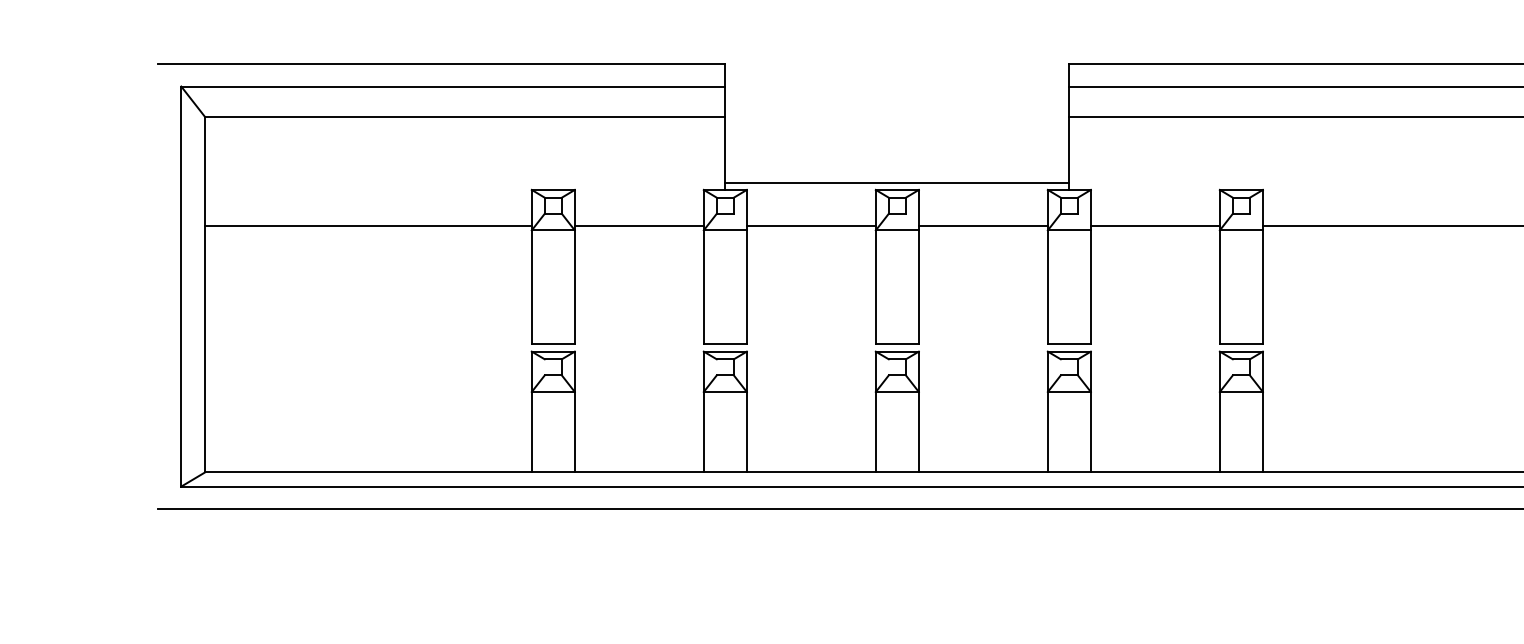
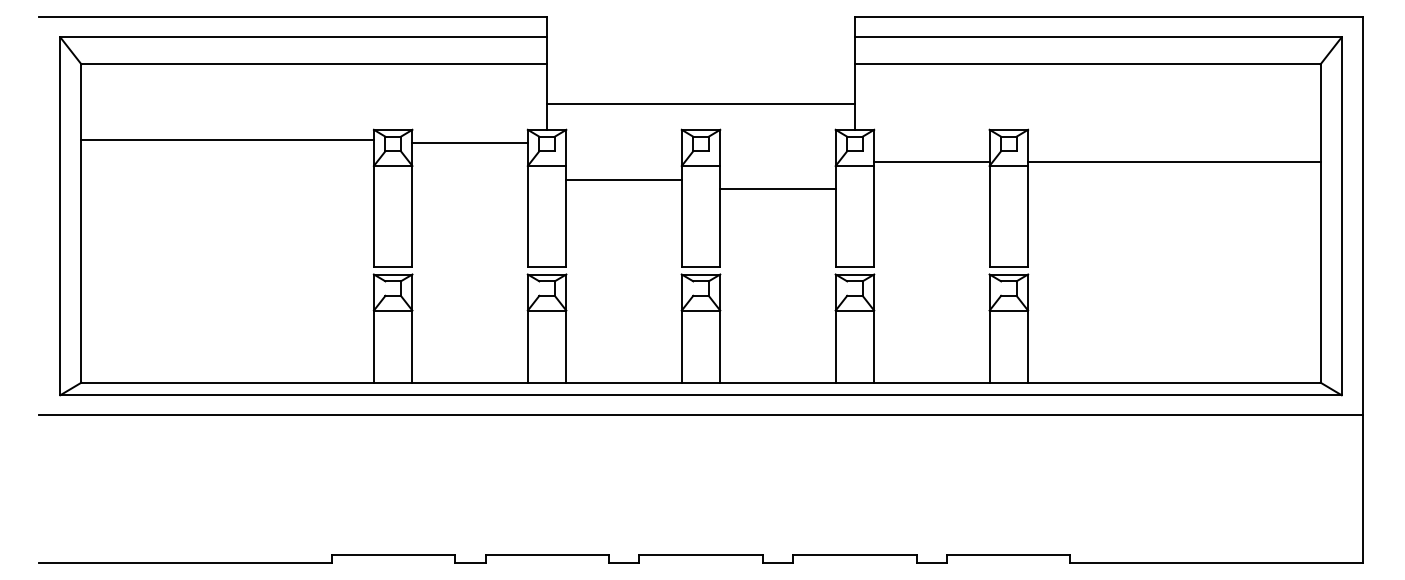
line: (896, 183) -> (700, 104), moved
line: (368, 226) -> (227, 140), moved
line: (638, 226) -> (469, 143), moved
line: (810, 226) -> (623, 180), moved
line: (982, 226) -> (777, 189), moved

